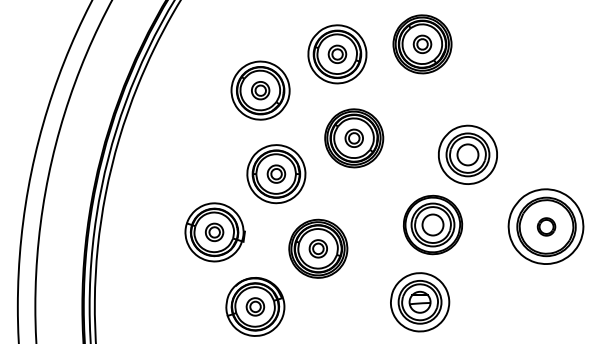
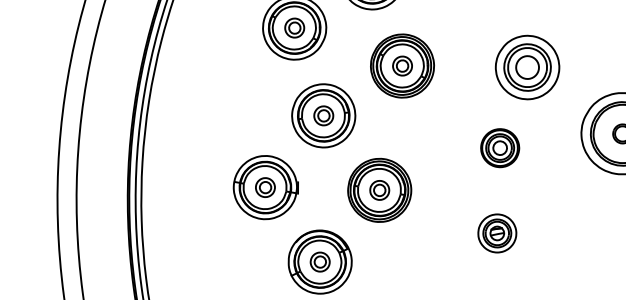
part: (433, 224) -> (500, 147), size x0.6
part: (420, 302) -> (497, 233), size x0.6

